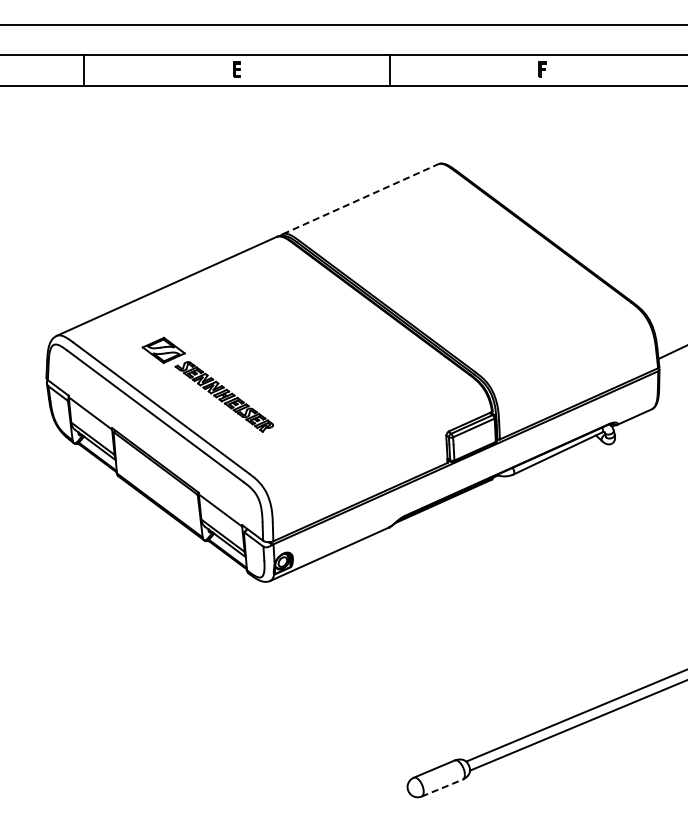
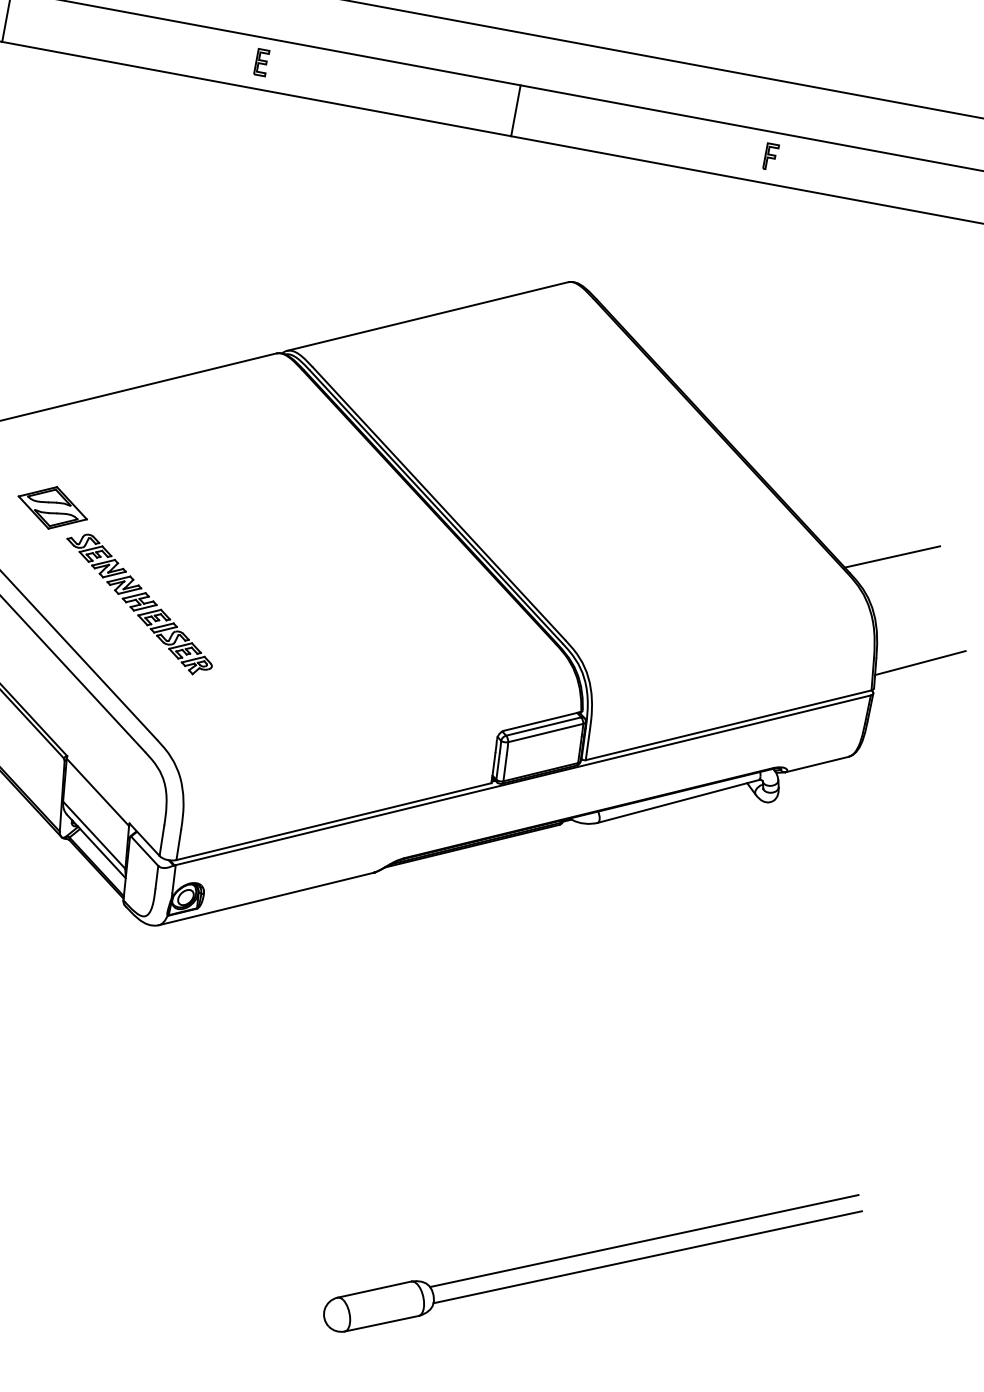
line: (361, 198) -> (429, 315), dashed -> solid
line: (655, 288) -> (891, 556), added
line: (442, 787) -> (382, 1322), dashed -> solid

